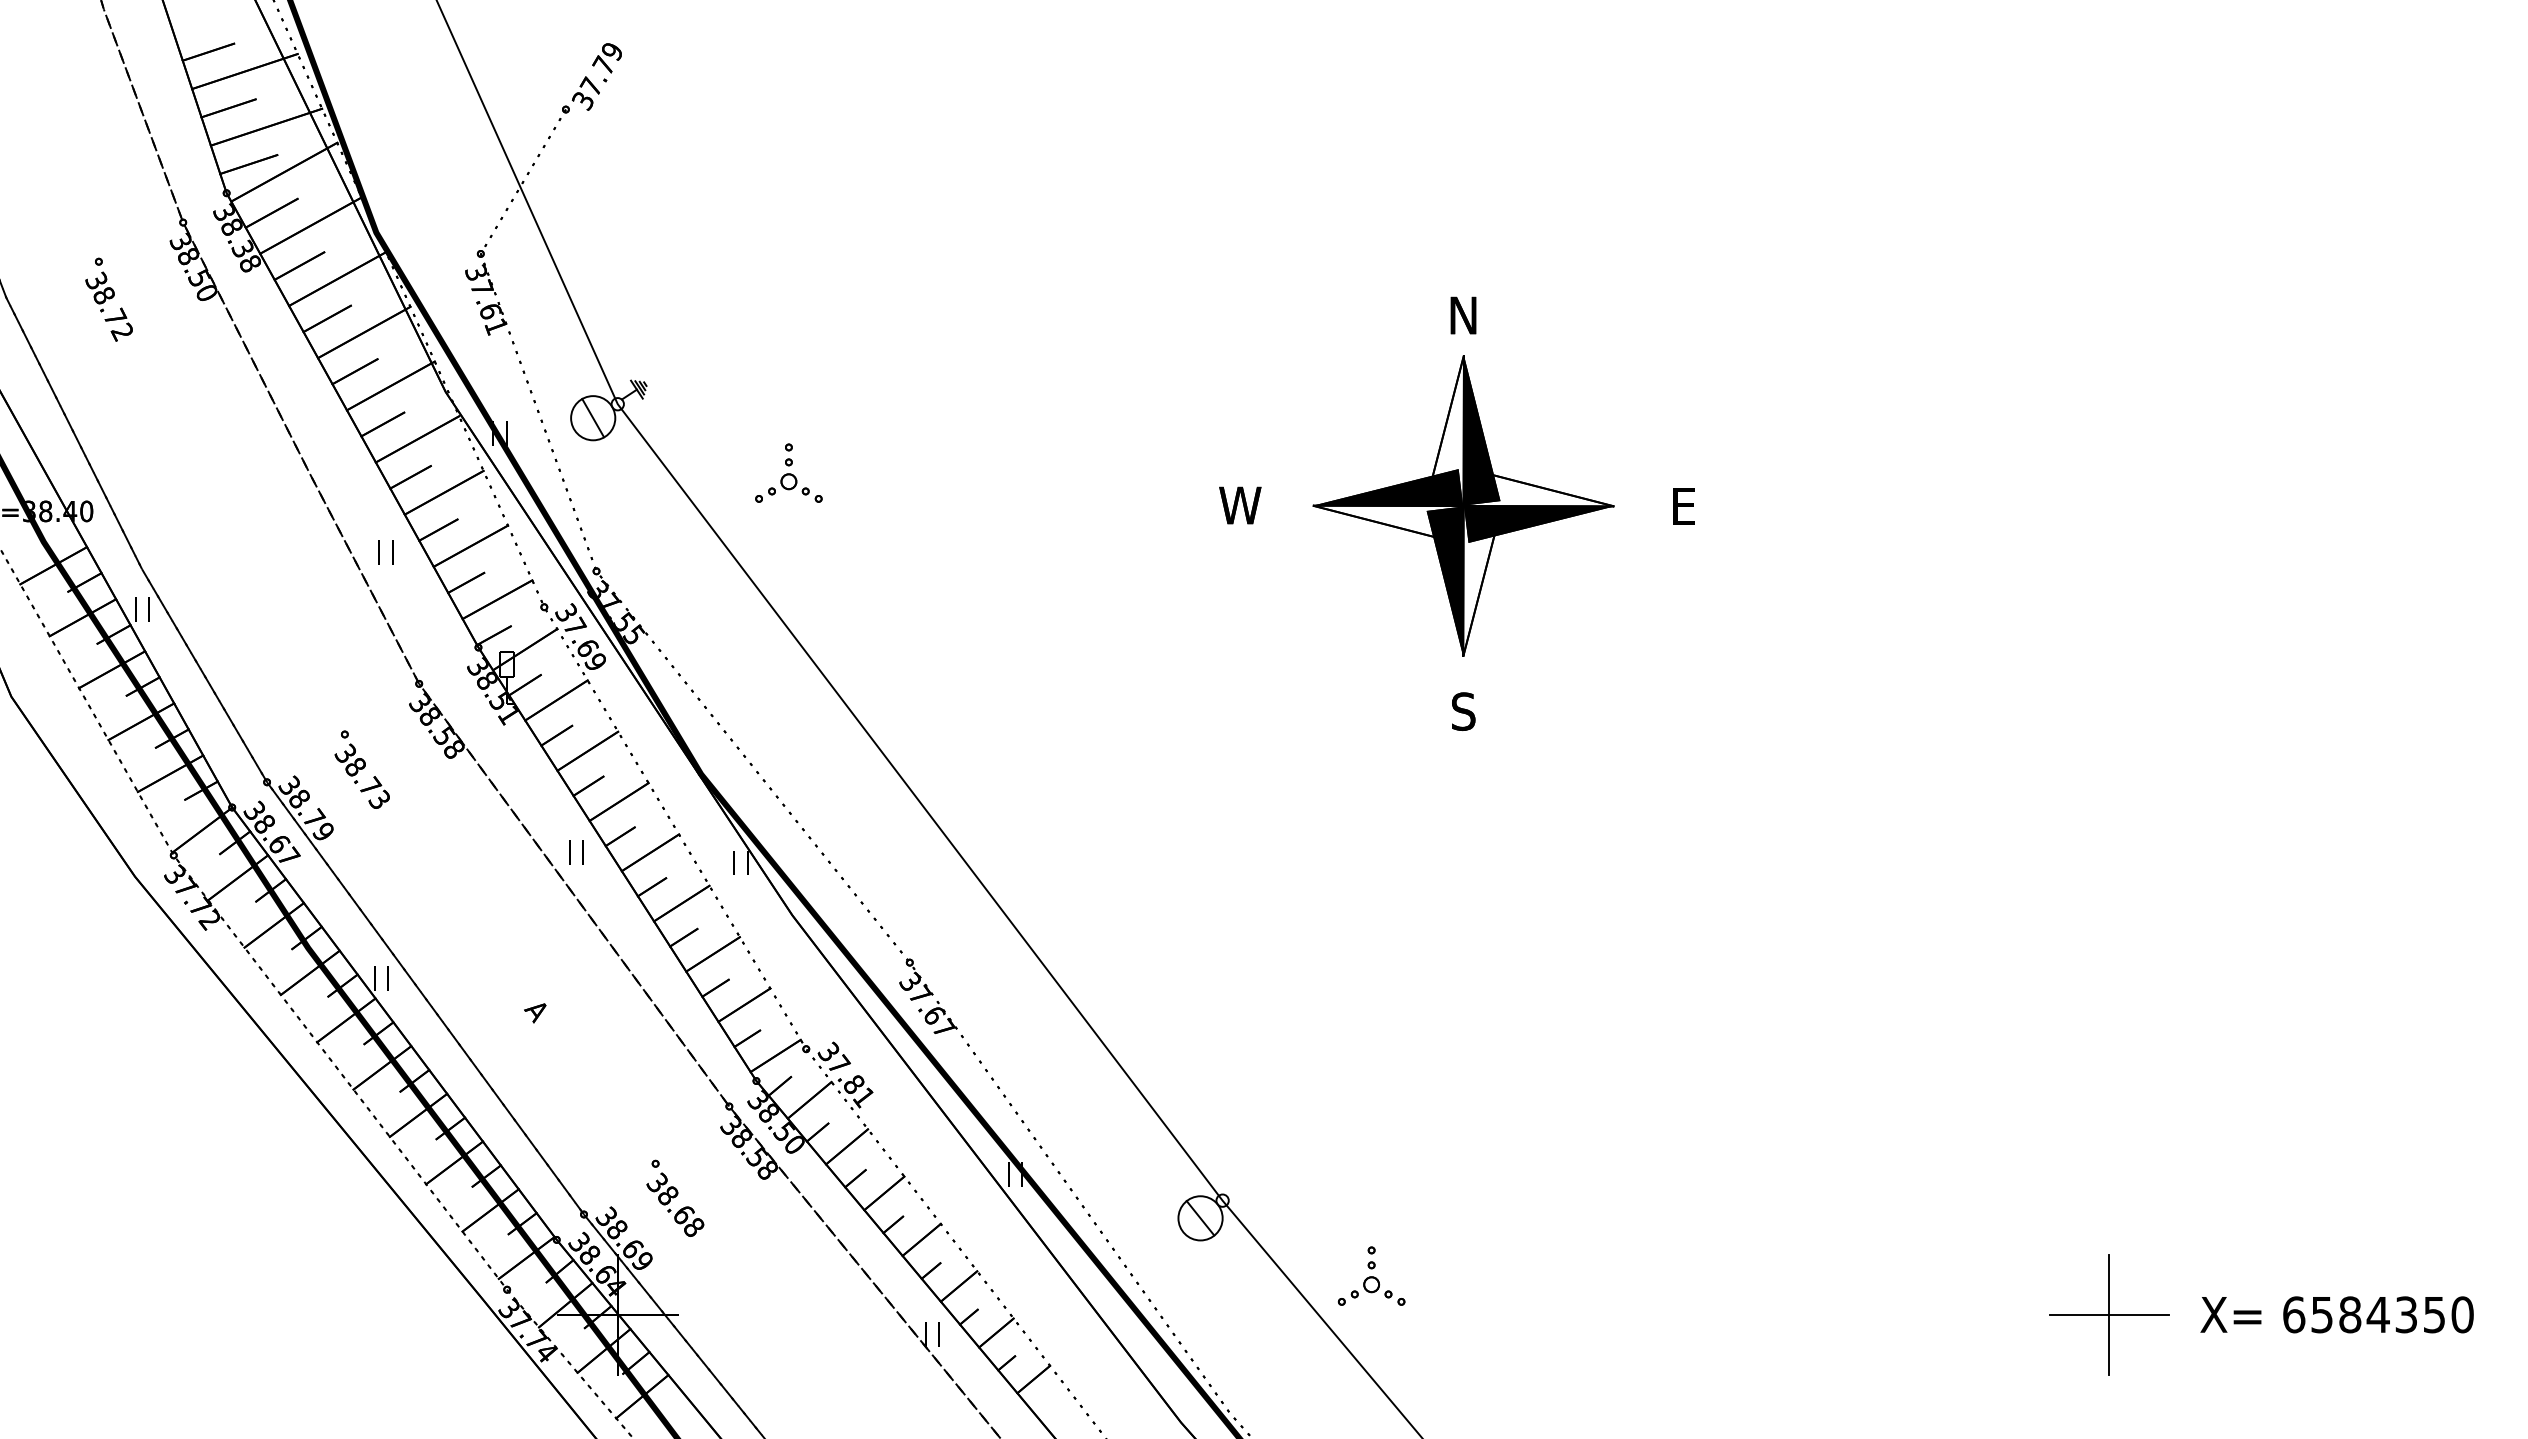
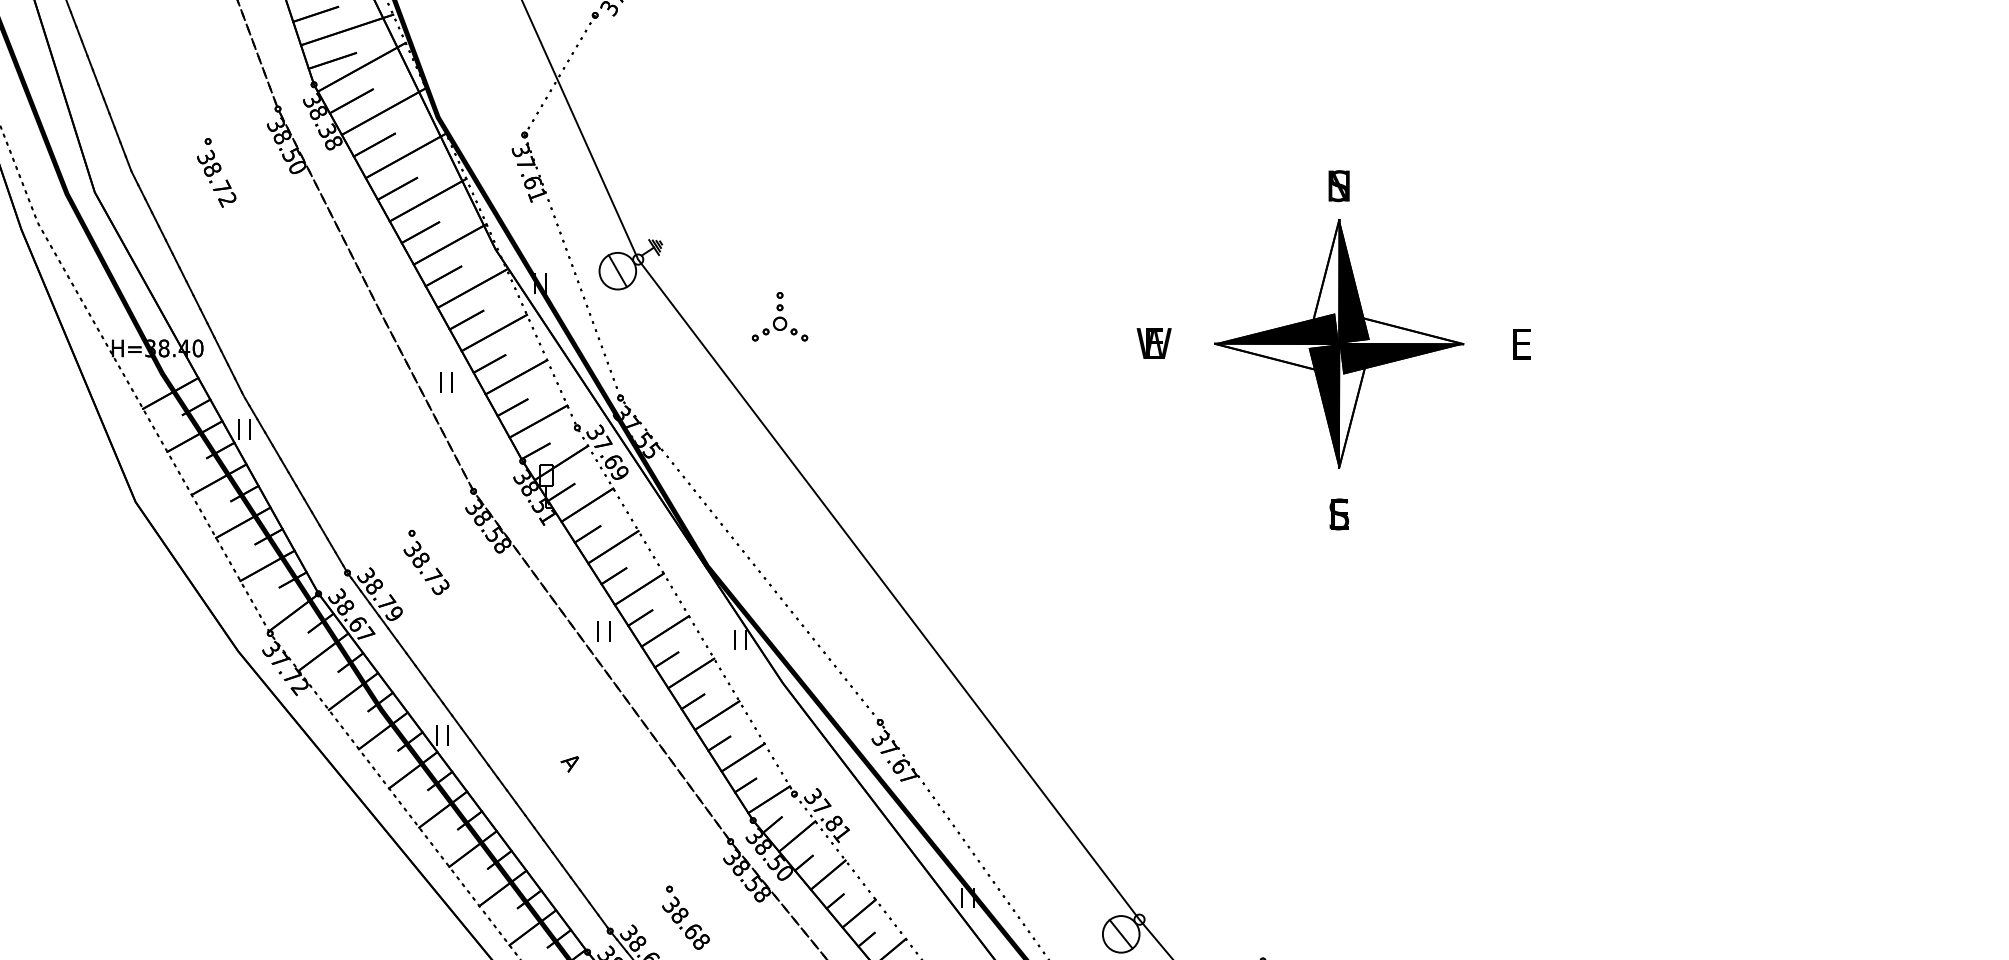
text: (1463, 315) -> (1339, 186), N -> S
text: (1240, 505) -> (1154, 343), W -> E
text: (1463, 711) -> (1339, 514), S -> E

